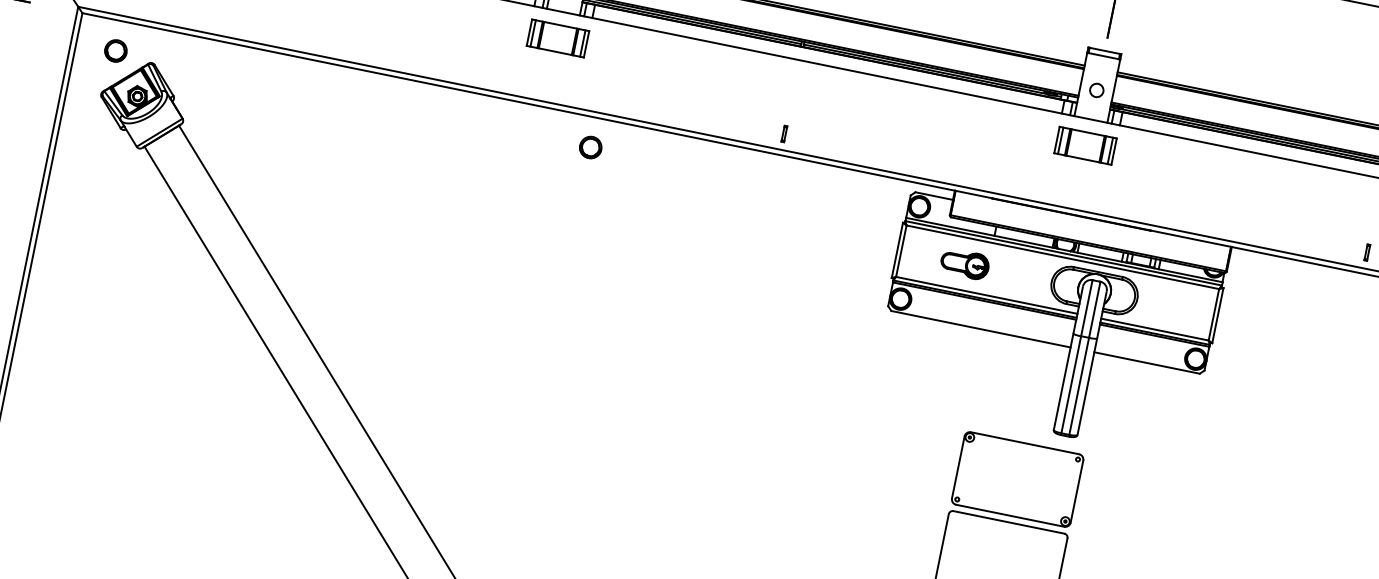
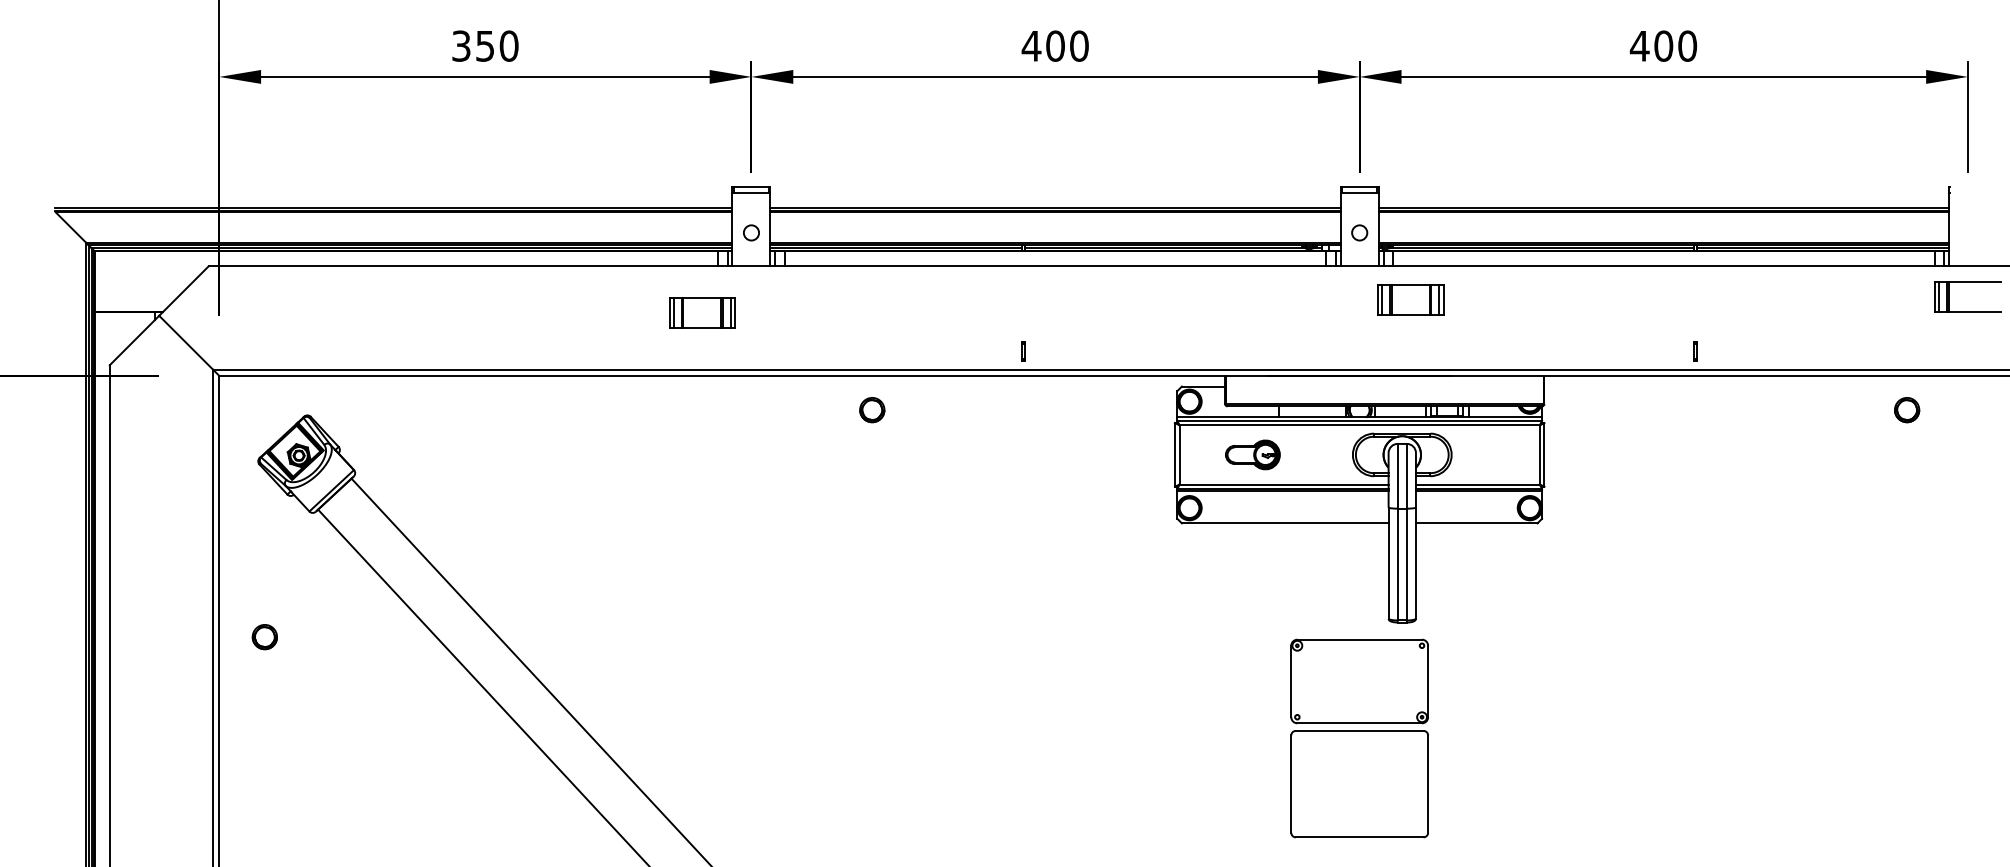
part: (558, 38) -> (702, 312), moved
part: (115, 51) -> (264, 637), moved
part: (1085, 145) -> (1410, 299), moved
part: (590, 147) -> (872, 410), moved

